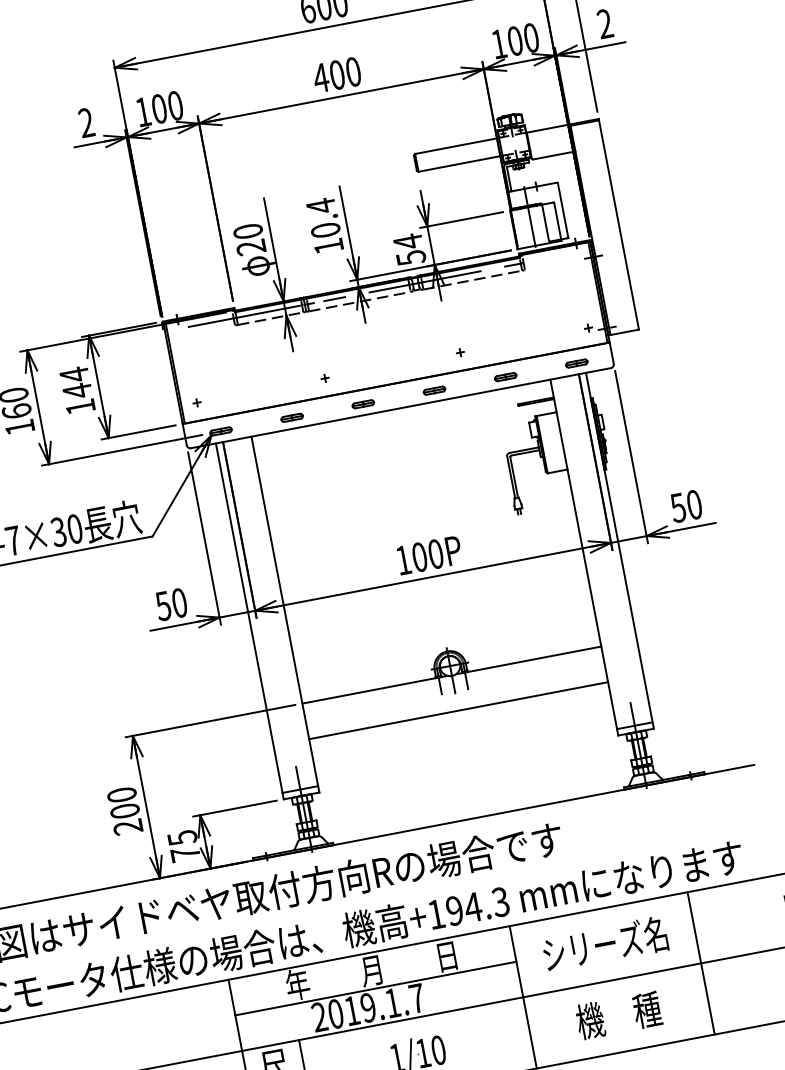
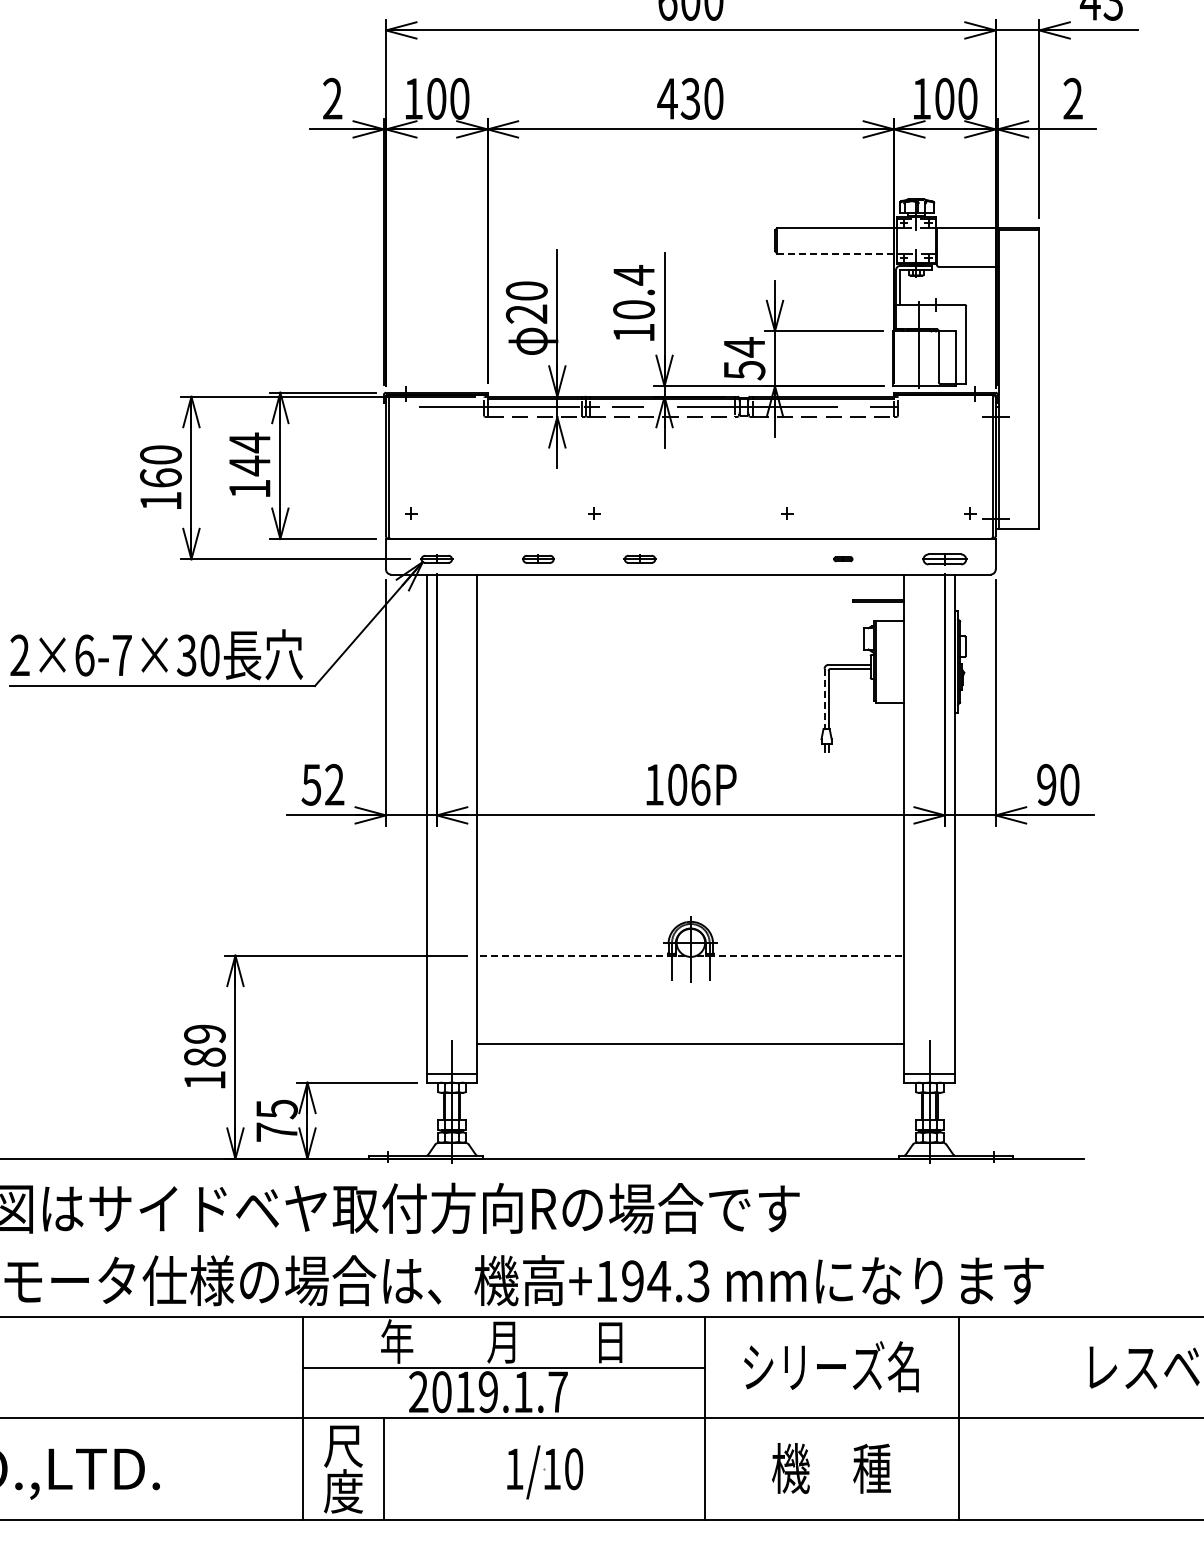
text: (337, 74) -> (690, 98), 400 -> 430
line: (460, 163) -> (837, 253), solid -> dashed
part: (576, 363) -> (944, 558), size x1.4
part: (505, 376) -> (843, 558), size x0.6
part: (434, 390) -> (741, 558), removed
line: (511, 477) -> (824, 699), solid -> dashed
text: (678, 507) -> (1046, 784), 50 -> 90
text: (435, 553) -> (700, 784), 100P -> 106P
text: (179, 602) -> (334, 784), 50 -> 52
line: (528, 660) -> (800, 955), solid -> dashed
line: (375, 689) -> (581, 955), solid -> dashed
line: (458, 710) -> (690, 1044), moved
text: (124, 810) -> (204, 1056), 200 -> 189

